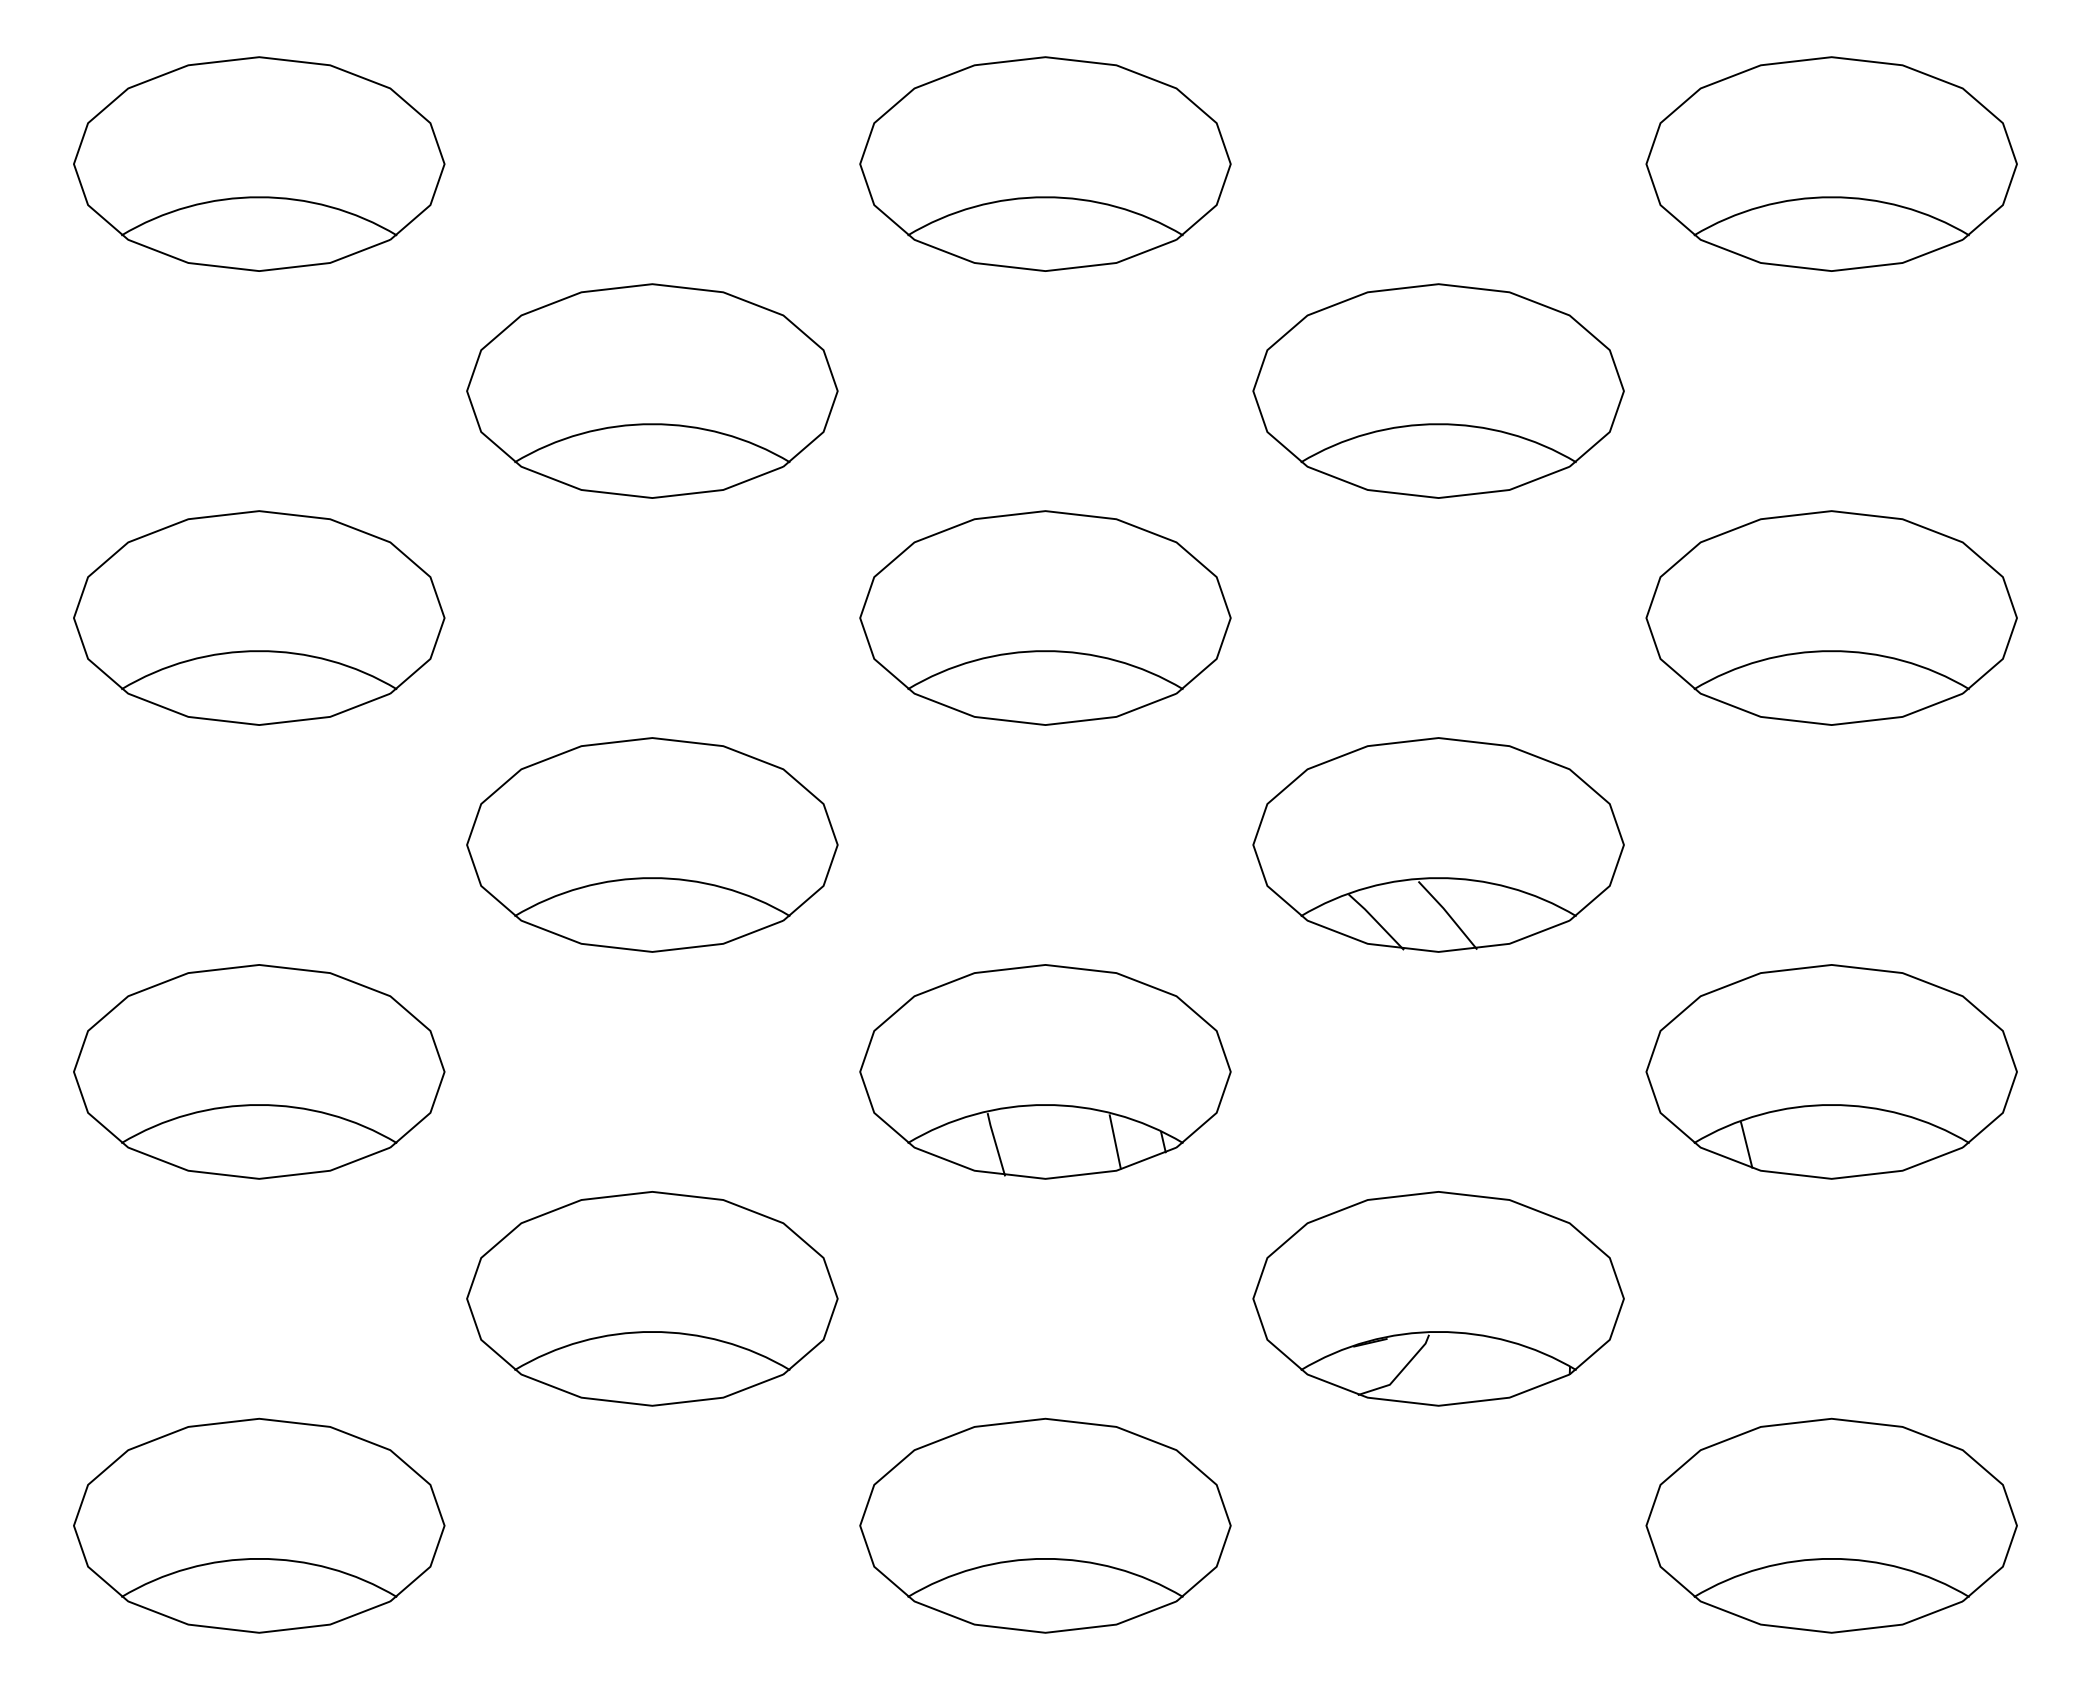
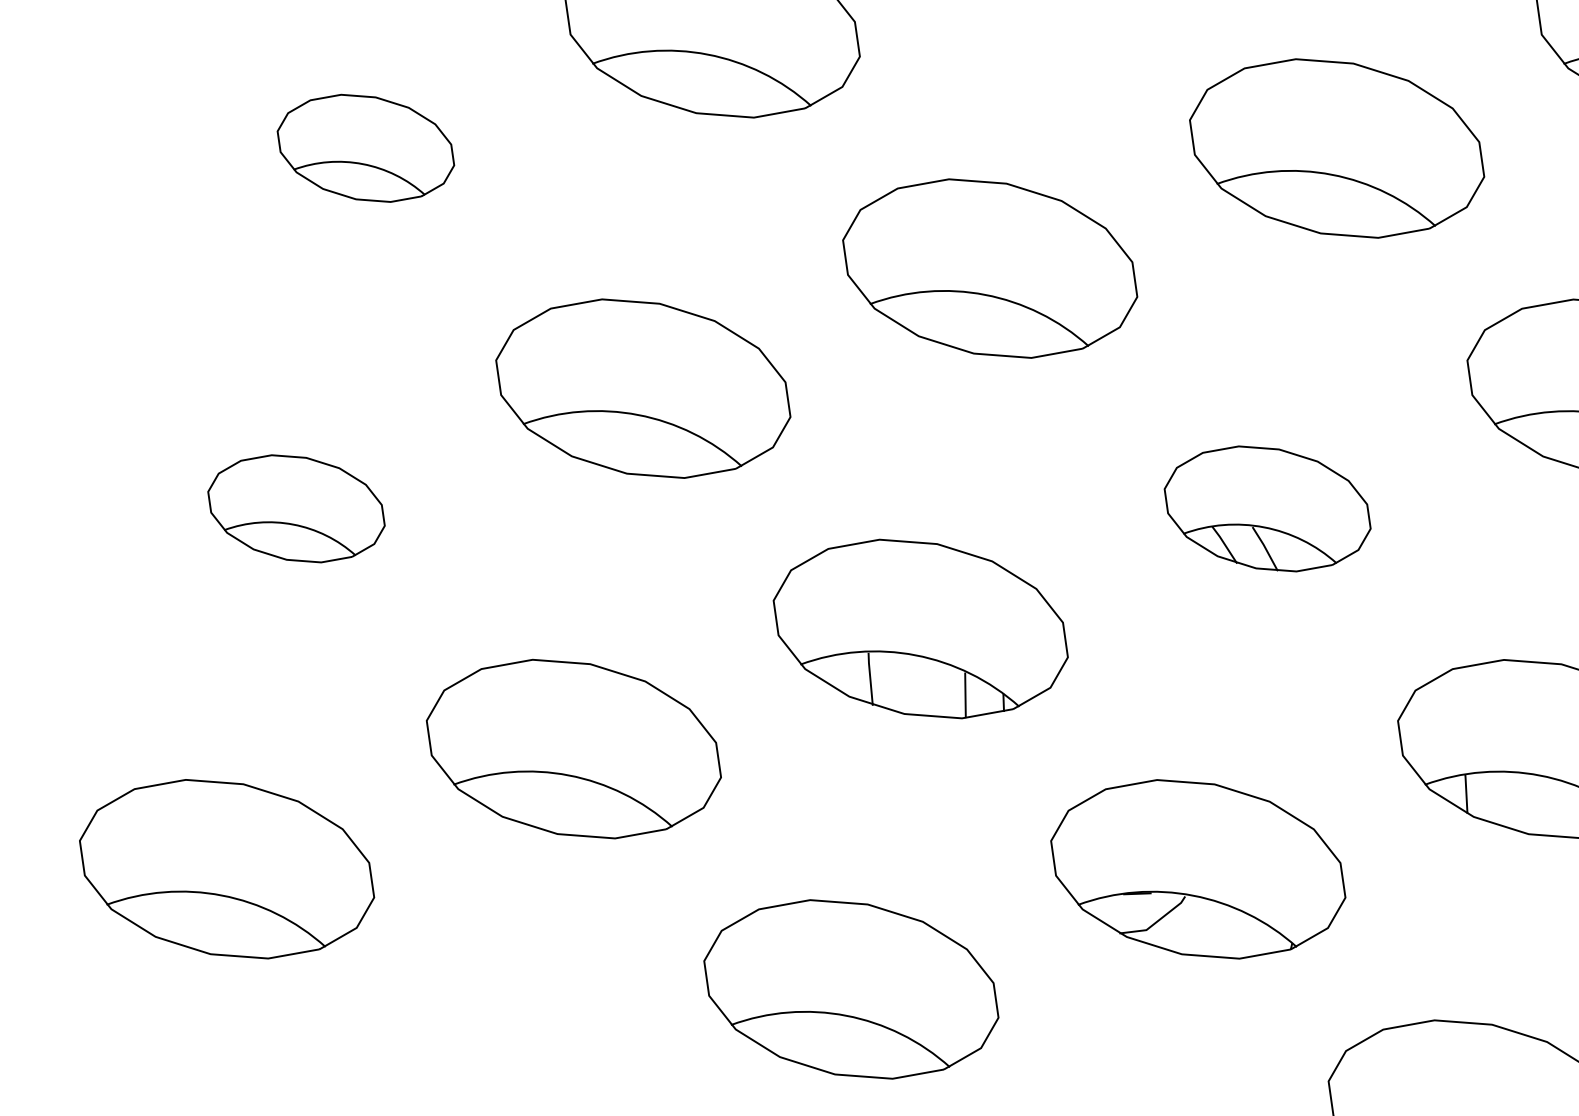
part: (259, 617) -> (366, 147), size x0.6
part: (1438, 844) -> (1267, 508), size x0.7
part: (259, 1071) -> (296, 508), size x0.6

